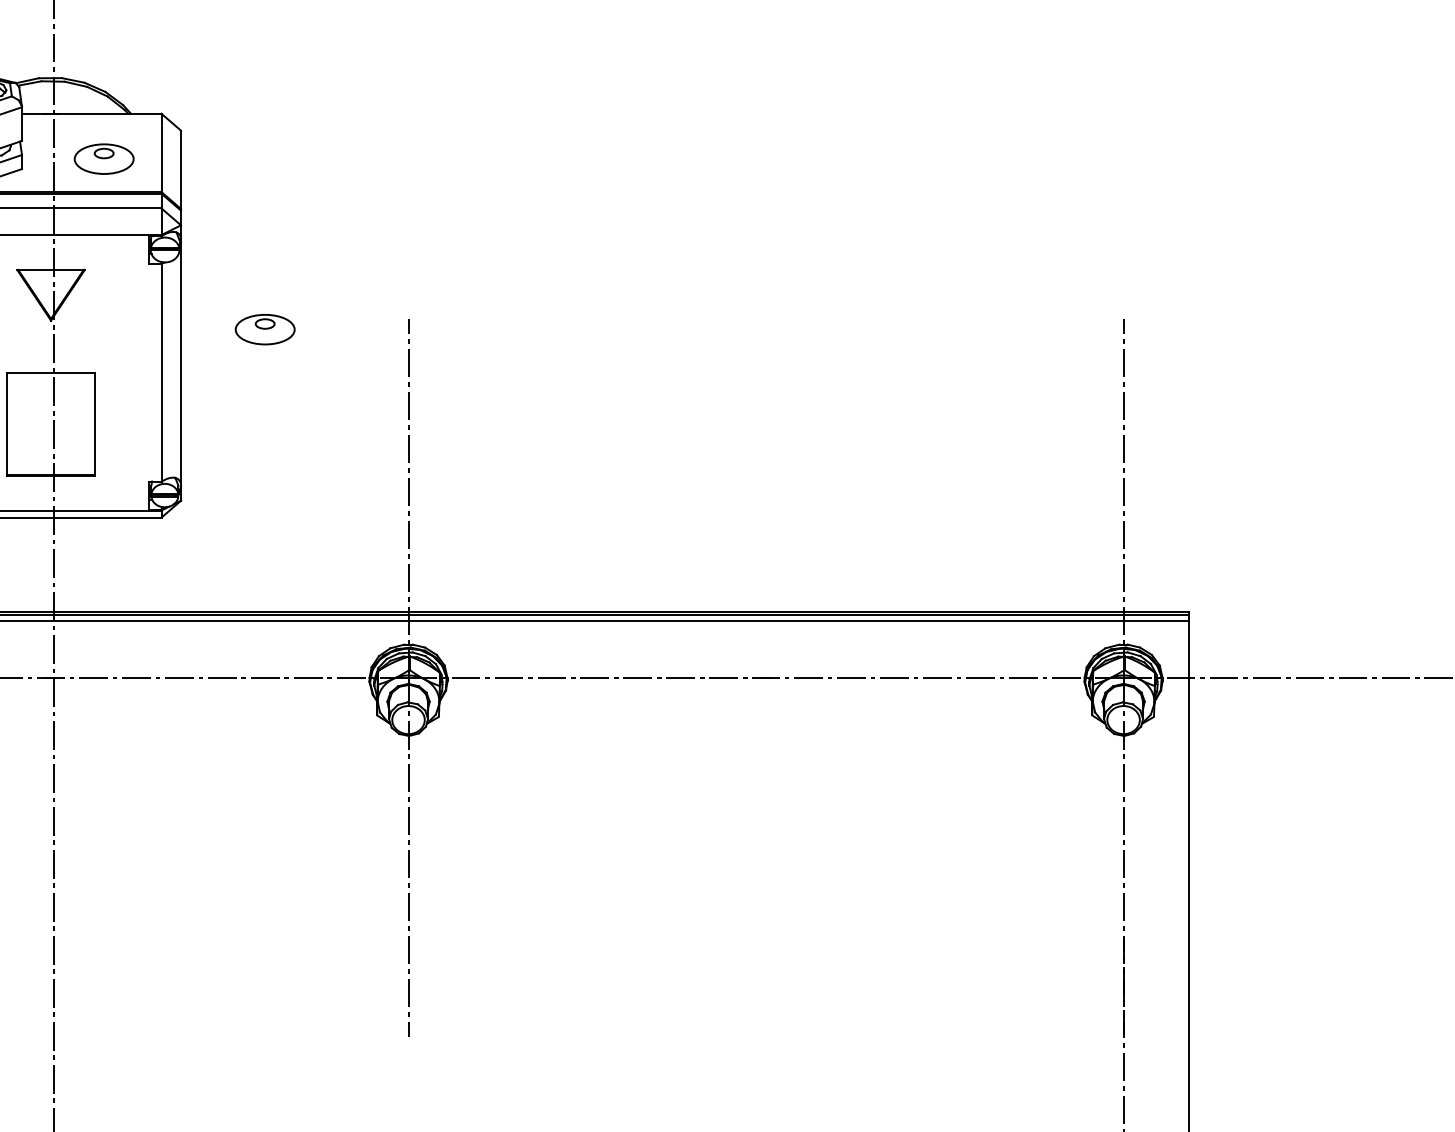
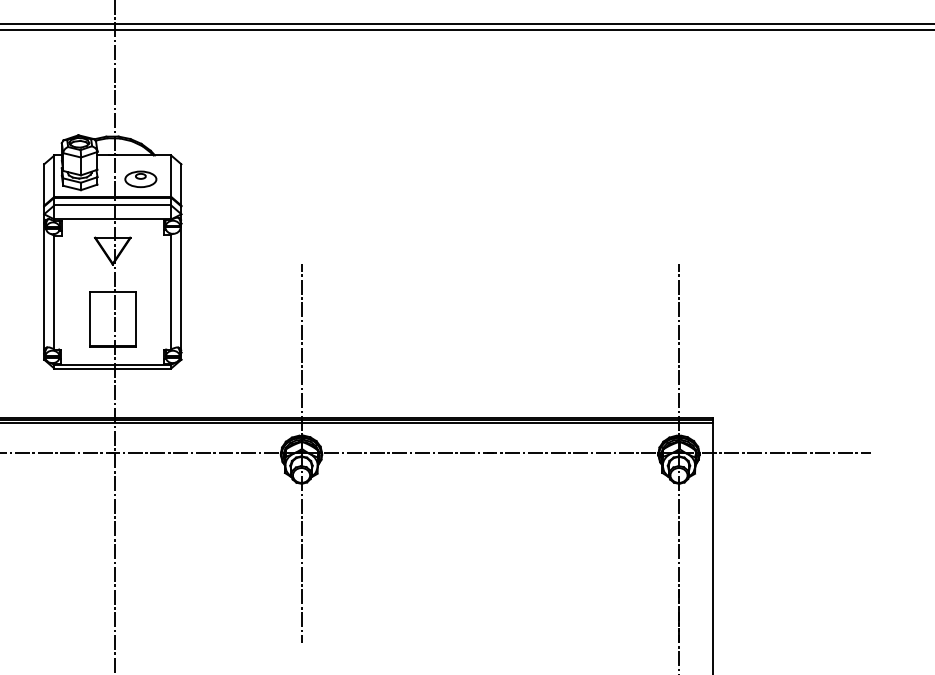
part: (264, 329) -> (225, 269), removed

